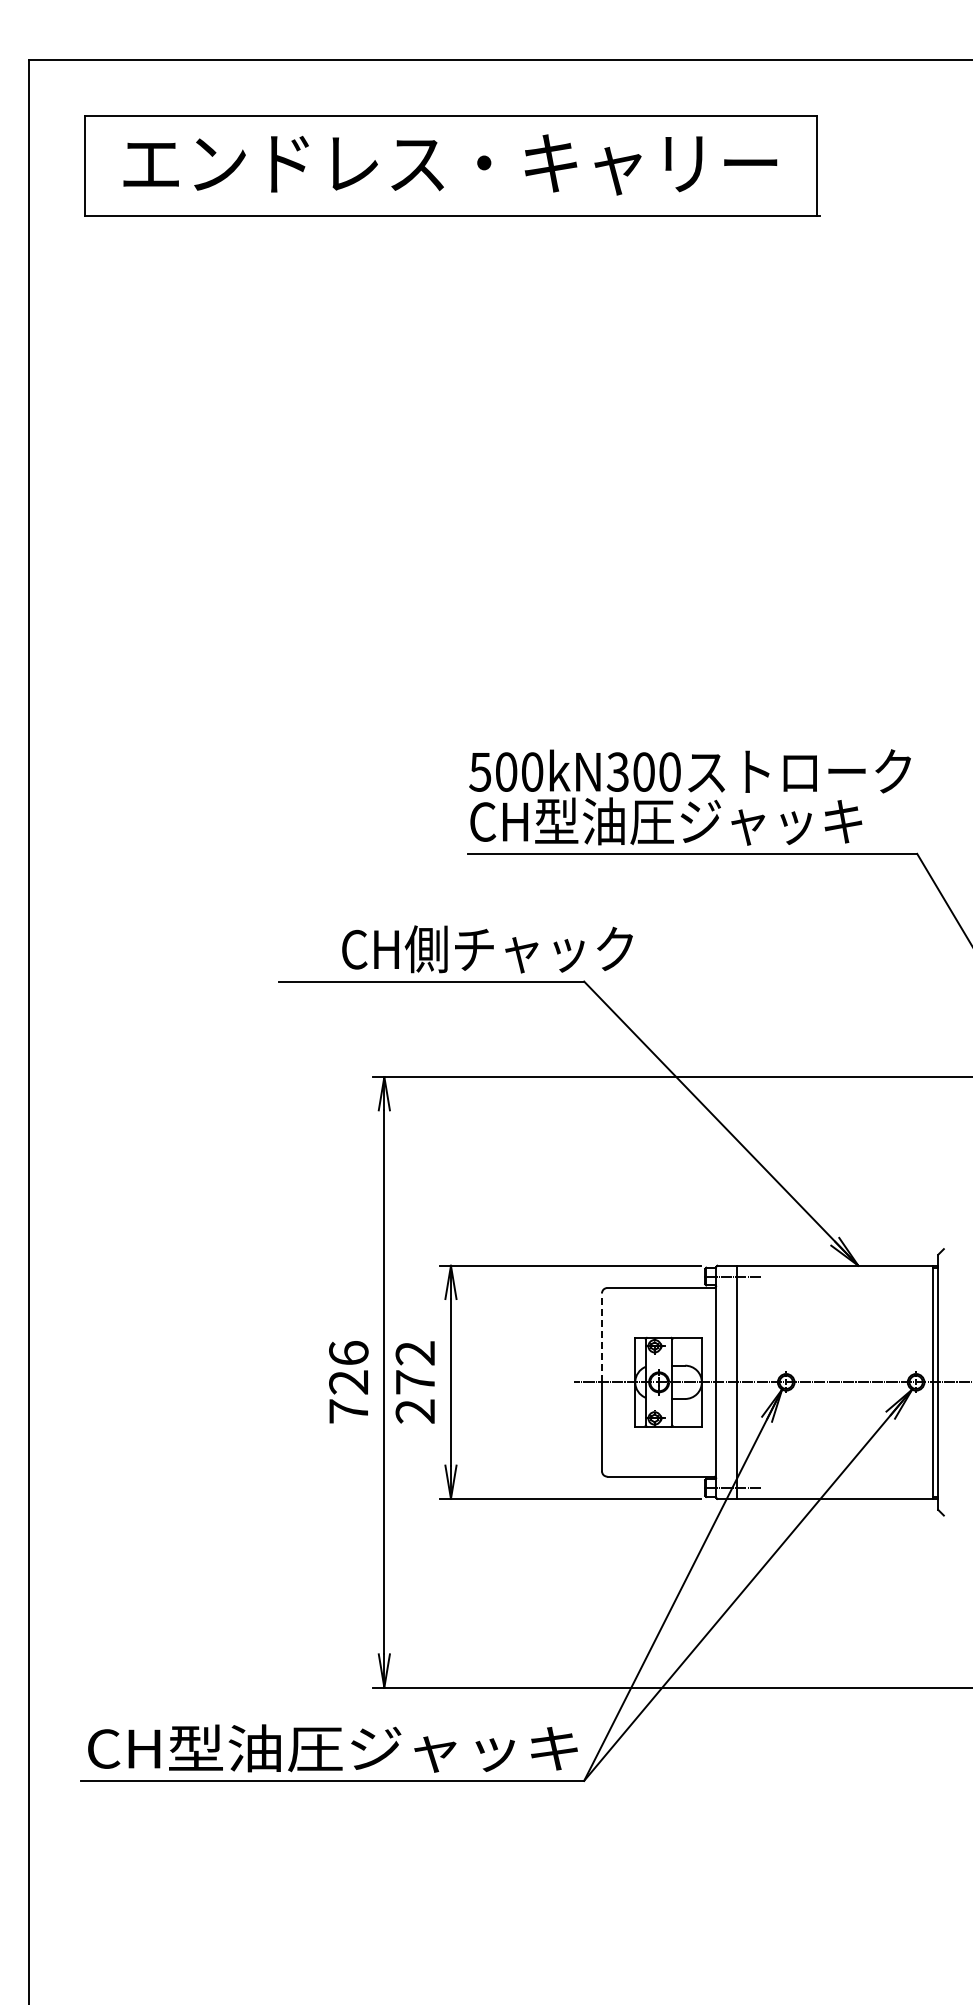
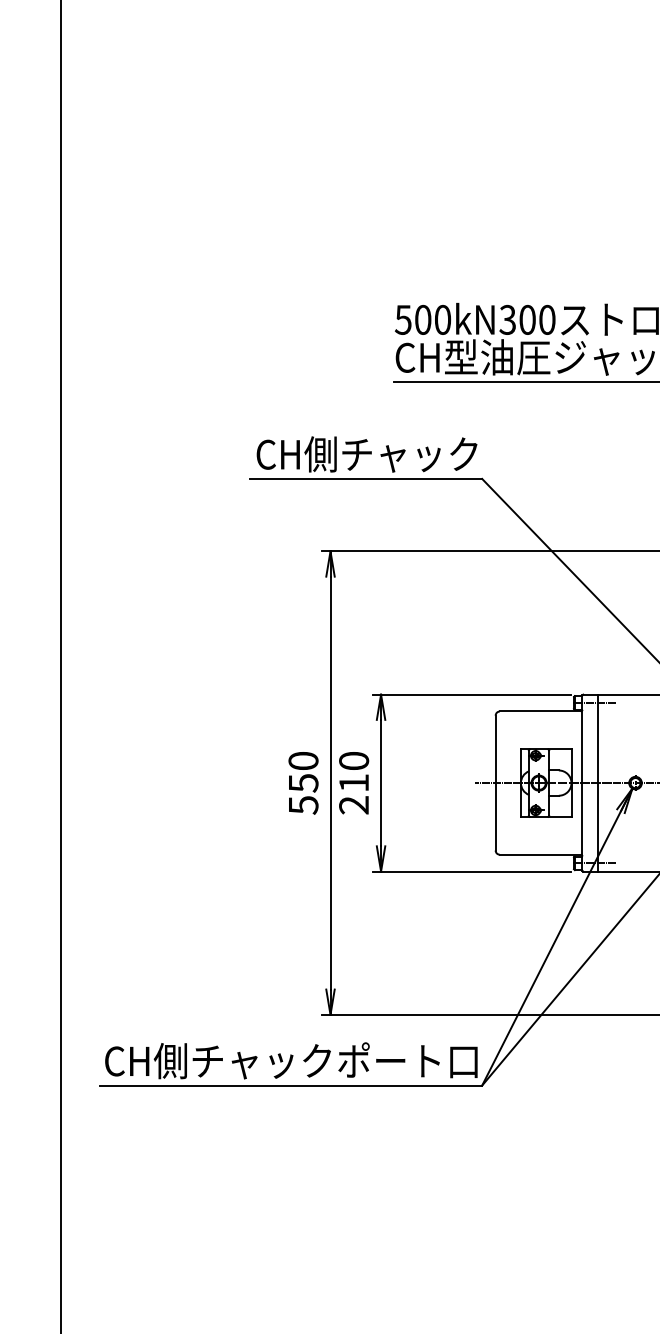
text: (487, 949) -> (367, 454), moved
line: (601, 1337) -> (495, 749), dashed -> solid
text: (415, 1367) -> (354, 771), 272 -> 210
text: (348, 1382) -> (303, 783), 726 -> 550
text: (332, 1747) -> (291, 1060), CH型油圧ジャッキ -> CH側チャックポート口

